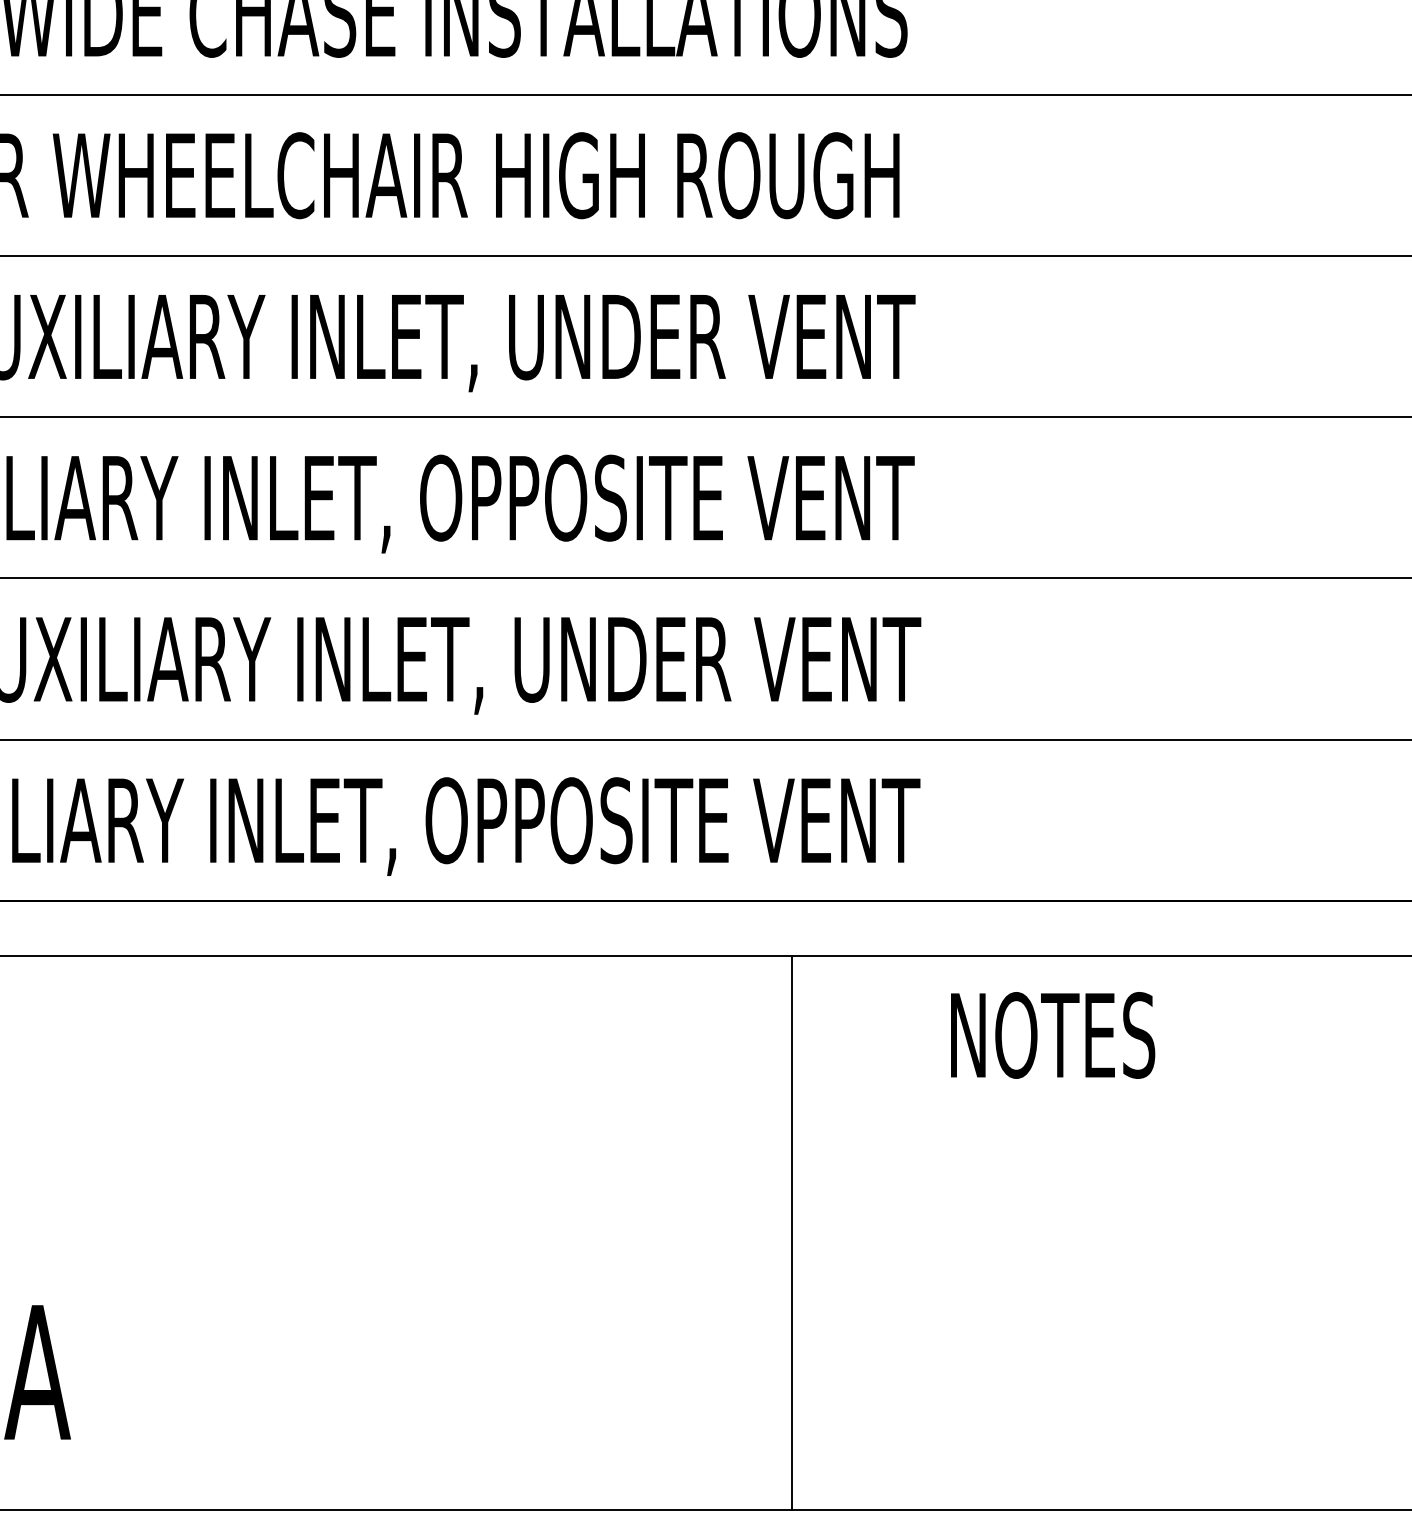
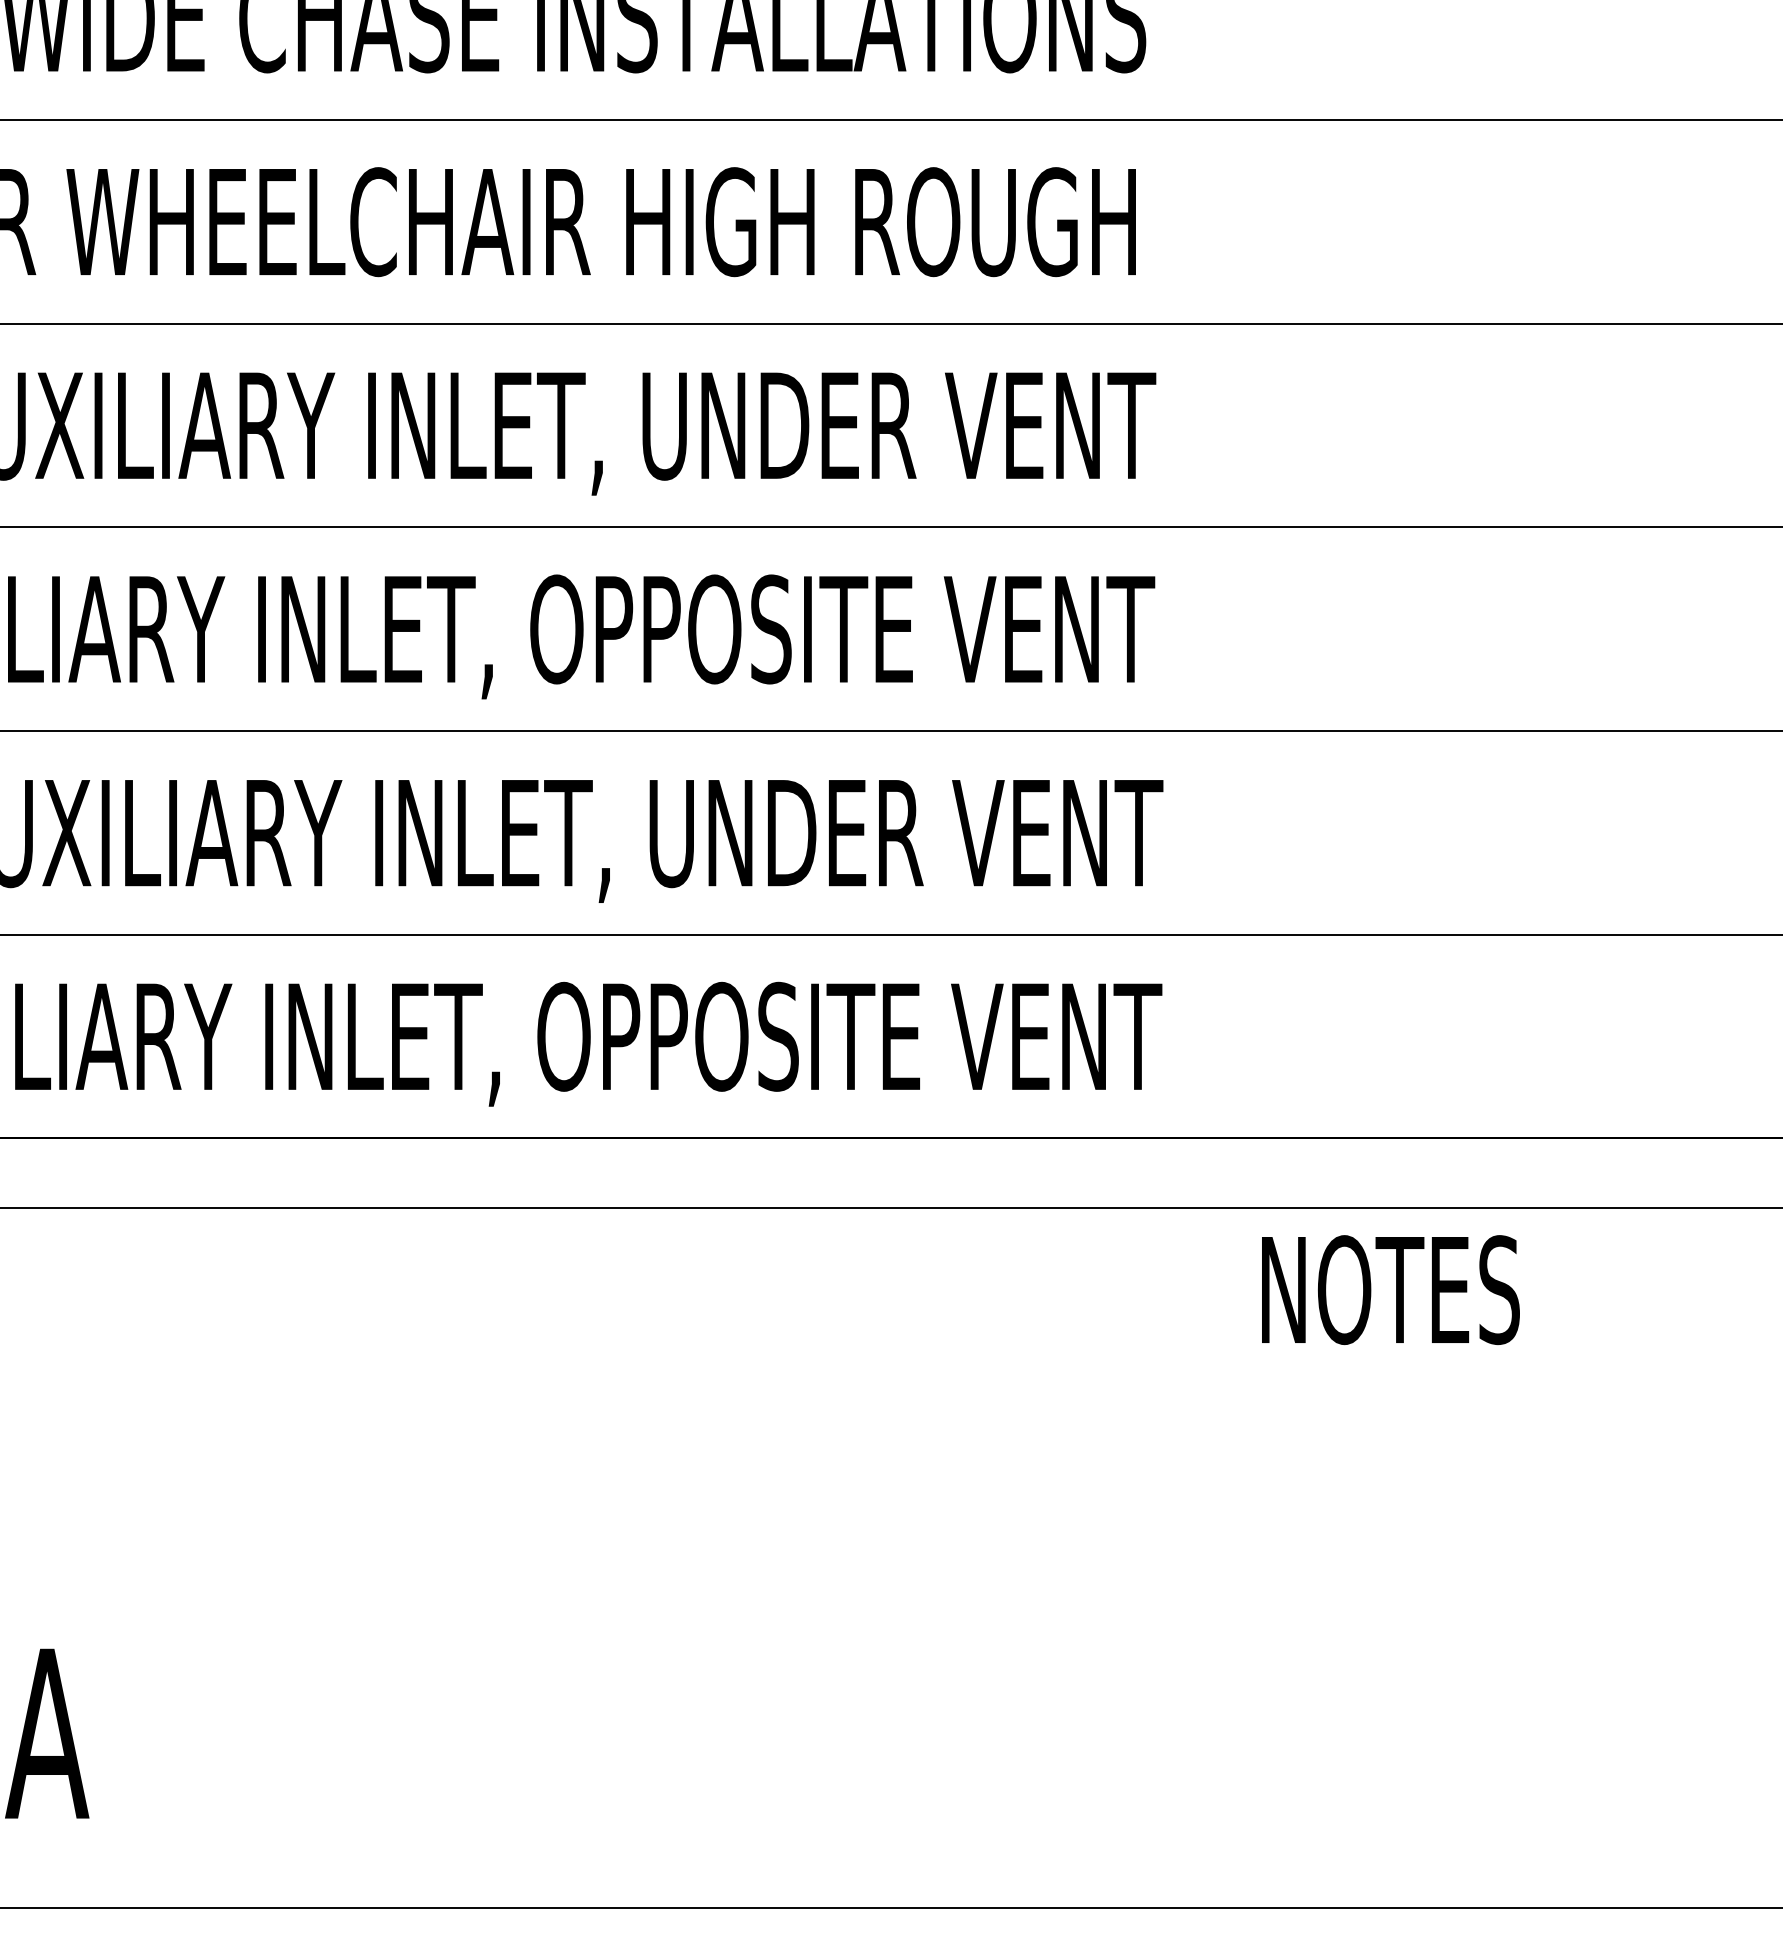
text: (1052, 1035) -> (1390, 1290), moved
line: (792, 1232) -> (1000, 1557), removed

